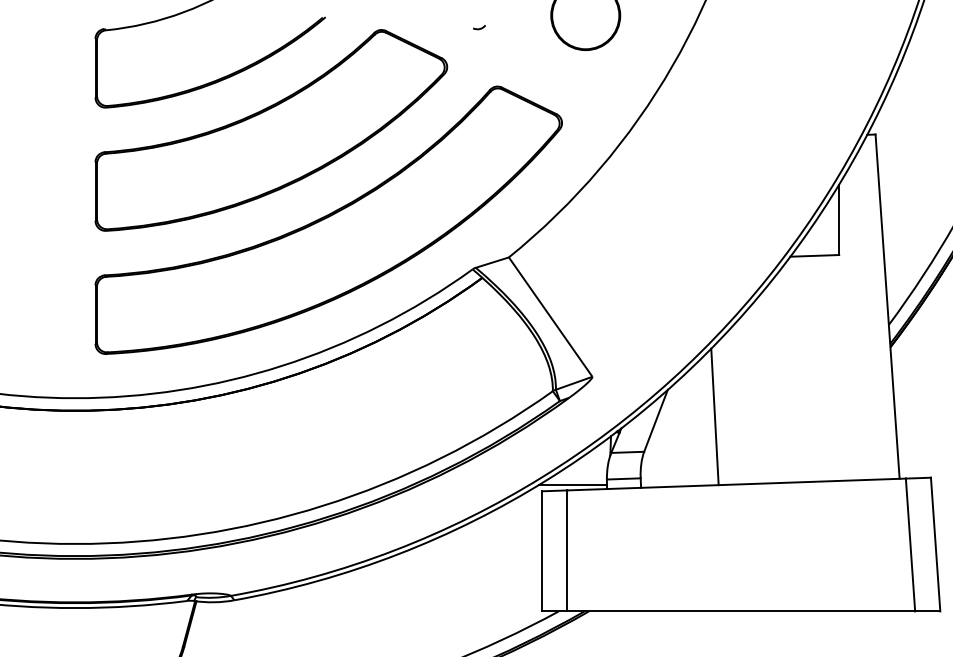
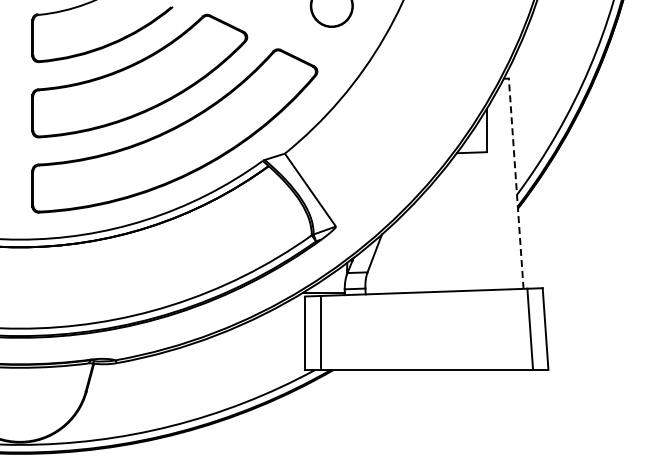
curve: (478, 27) -> (266, 13), removed
line: (888, 306) -> (516, 183), solid -> dashed
line: (714, 415) -> (410, 250), removed

